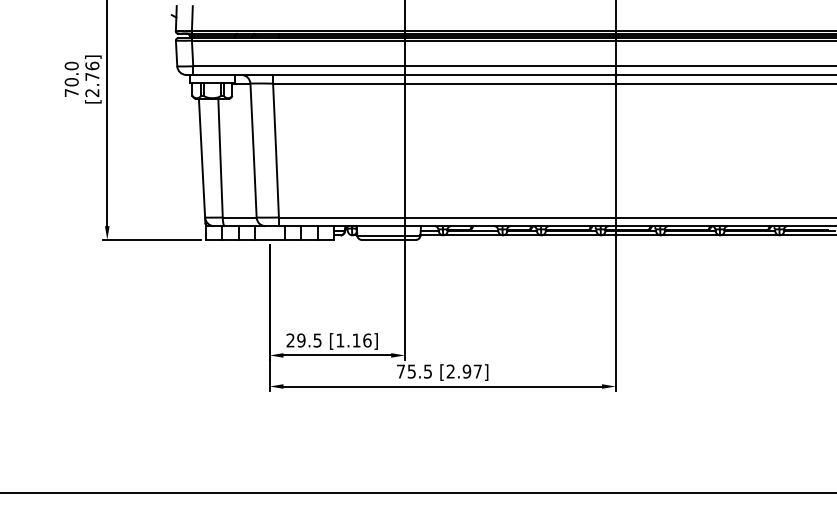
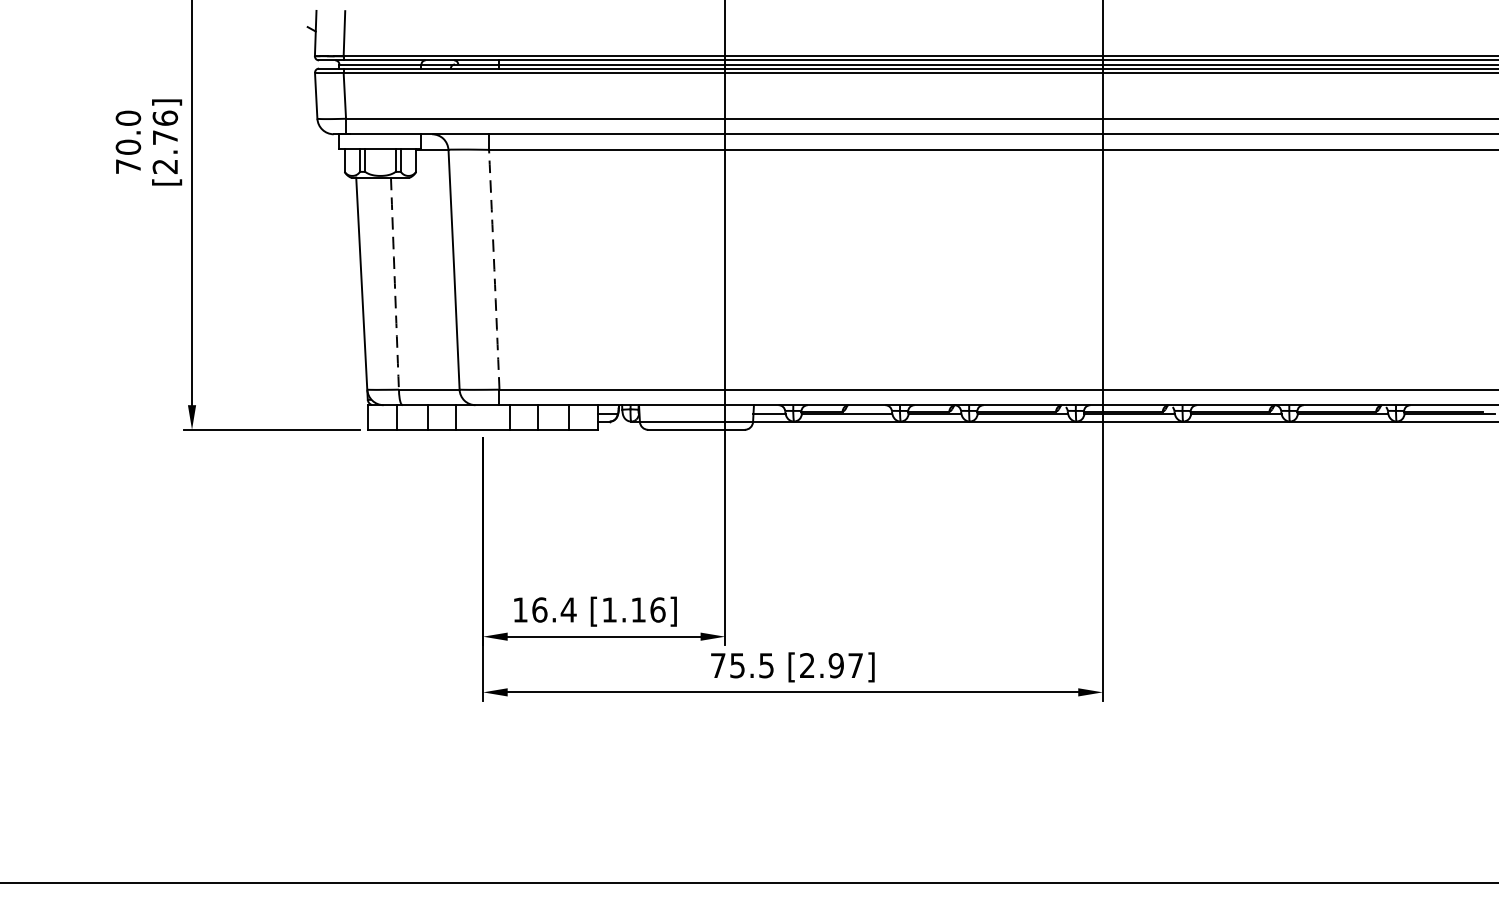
arc: (276, 150) -> (495, 269), solid -> dashed
arc: (220, 158) -> (394, 283), solid -> dashed
text: (304, 340) -> (545, 609), 29.5 -> 16.4

